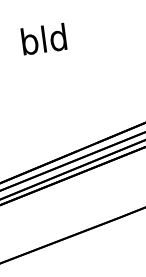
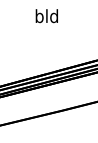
text: (43, 40) -> (46, 16), moved

